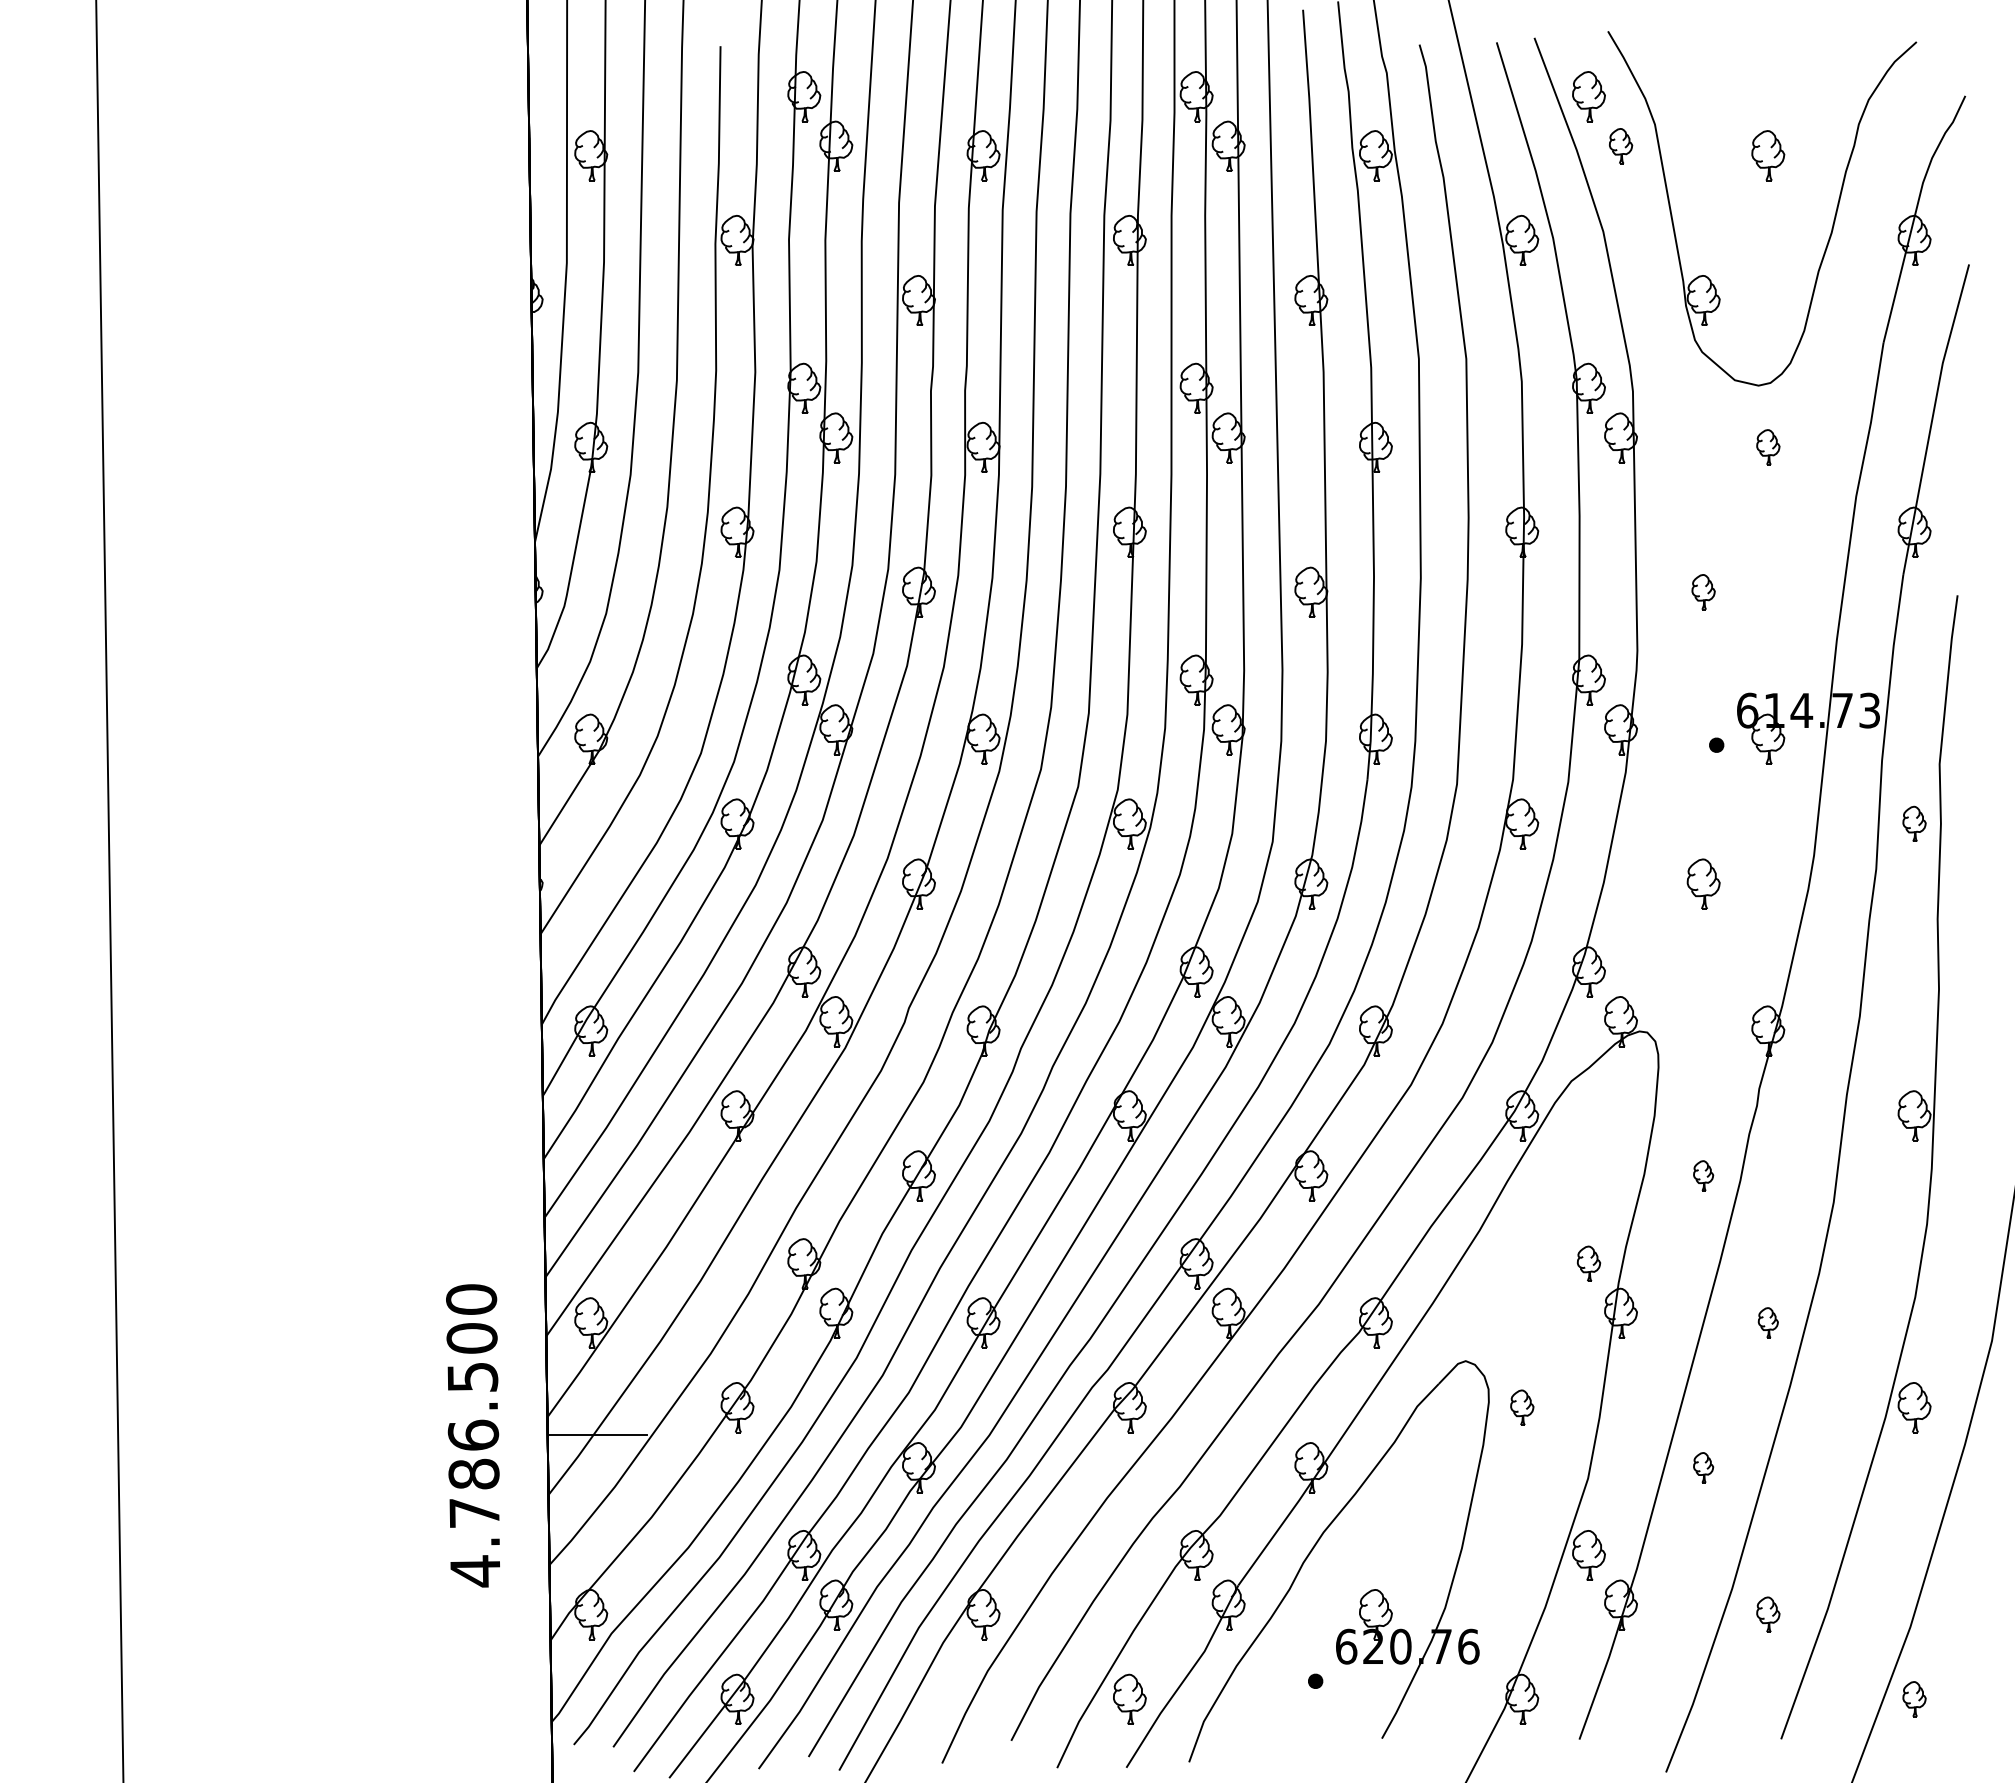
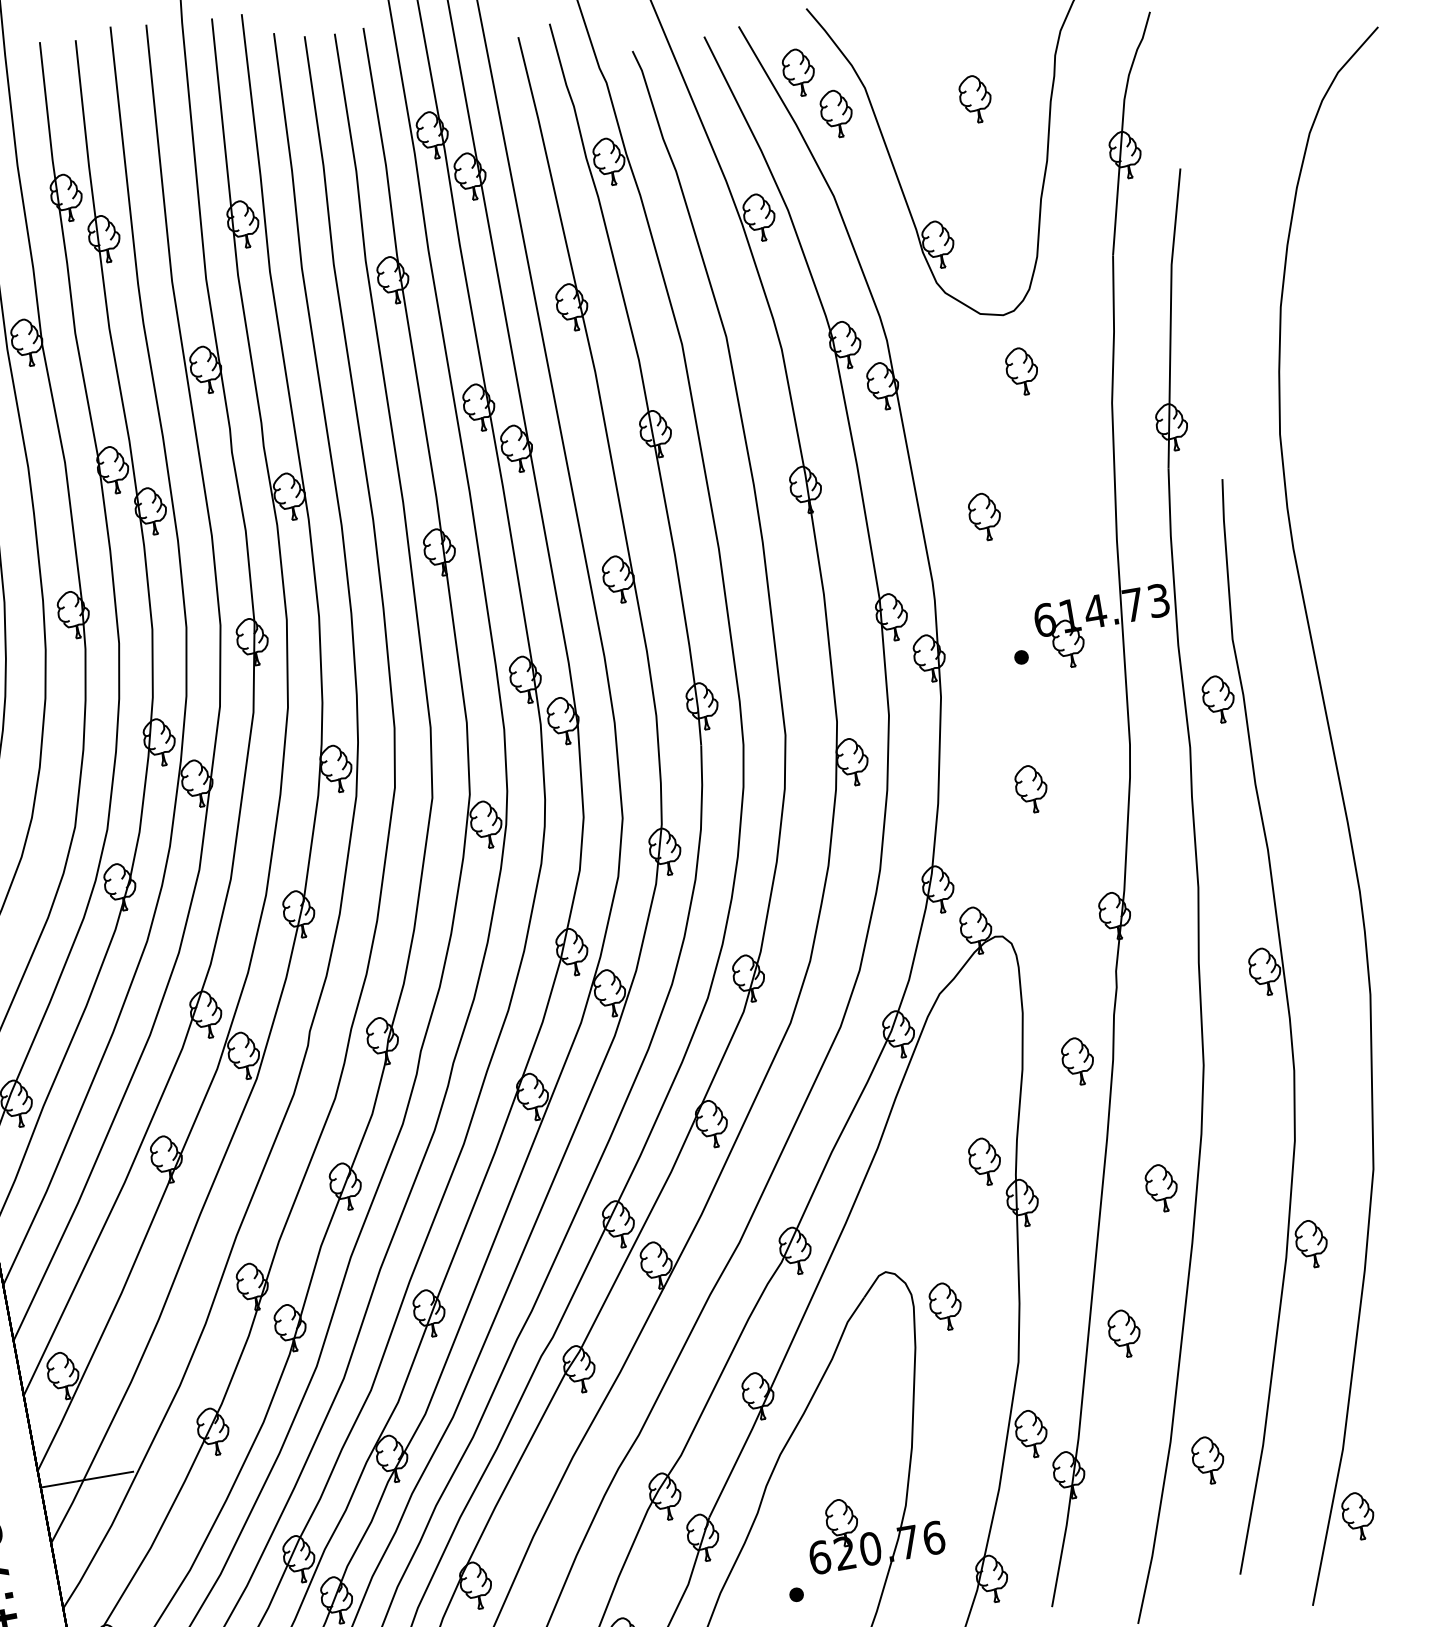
part: (1620, 145) -> (836, 113), size x1.43
part: (1768, 446) -> (1022, 370), size x1.43
part: (1703, 591) -> (984, 516), size x1.43
part: (1914, 823) -> (1218, 698), size x1.43
part: (1703, 1175) -> (1077, 1060), size x1.67
part: (1588, 1263) -> (984, 1161), size x1.43
part: (1768, 1322) -> (1161, 1187), size x1.67
part: (1522, 1407) -> (945, 1306), size x1.43
part: (1703, 1467) -> (1124, 1333), size x1.67
part: (1768, 1614) -> (1208, 1460), size x1.43
part: (1914, 1698) -> (1358, 1515), size x1.43

